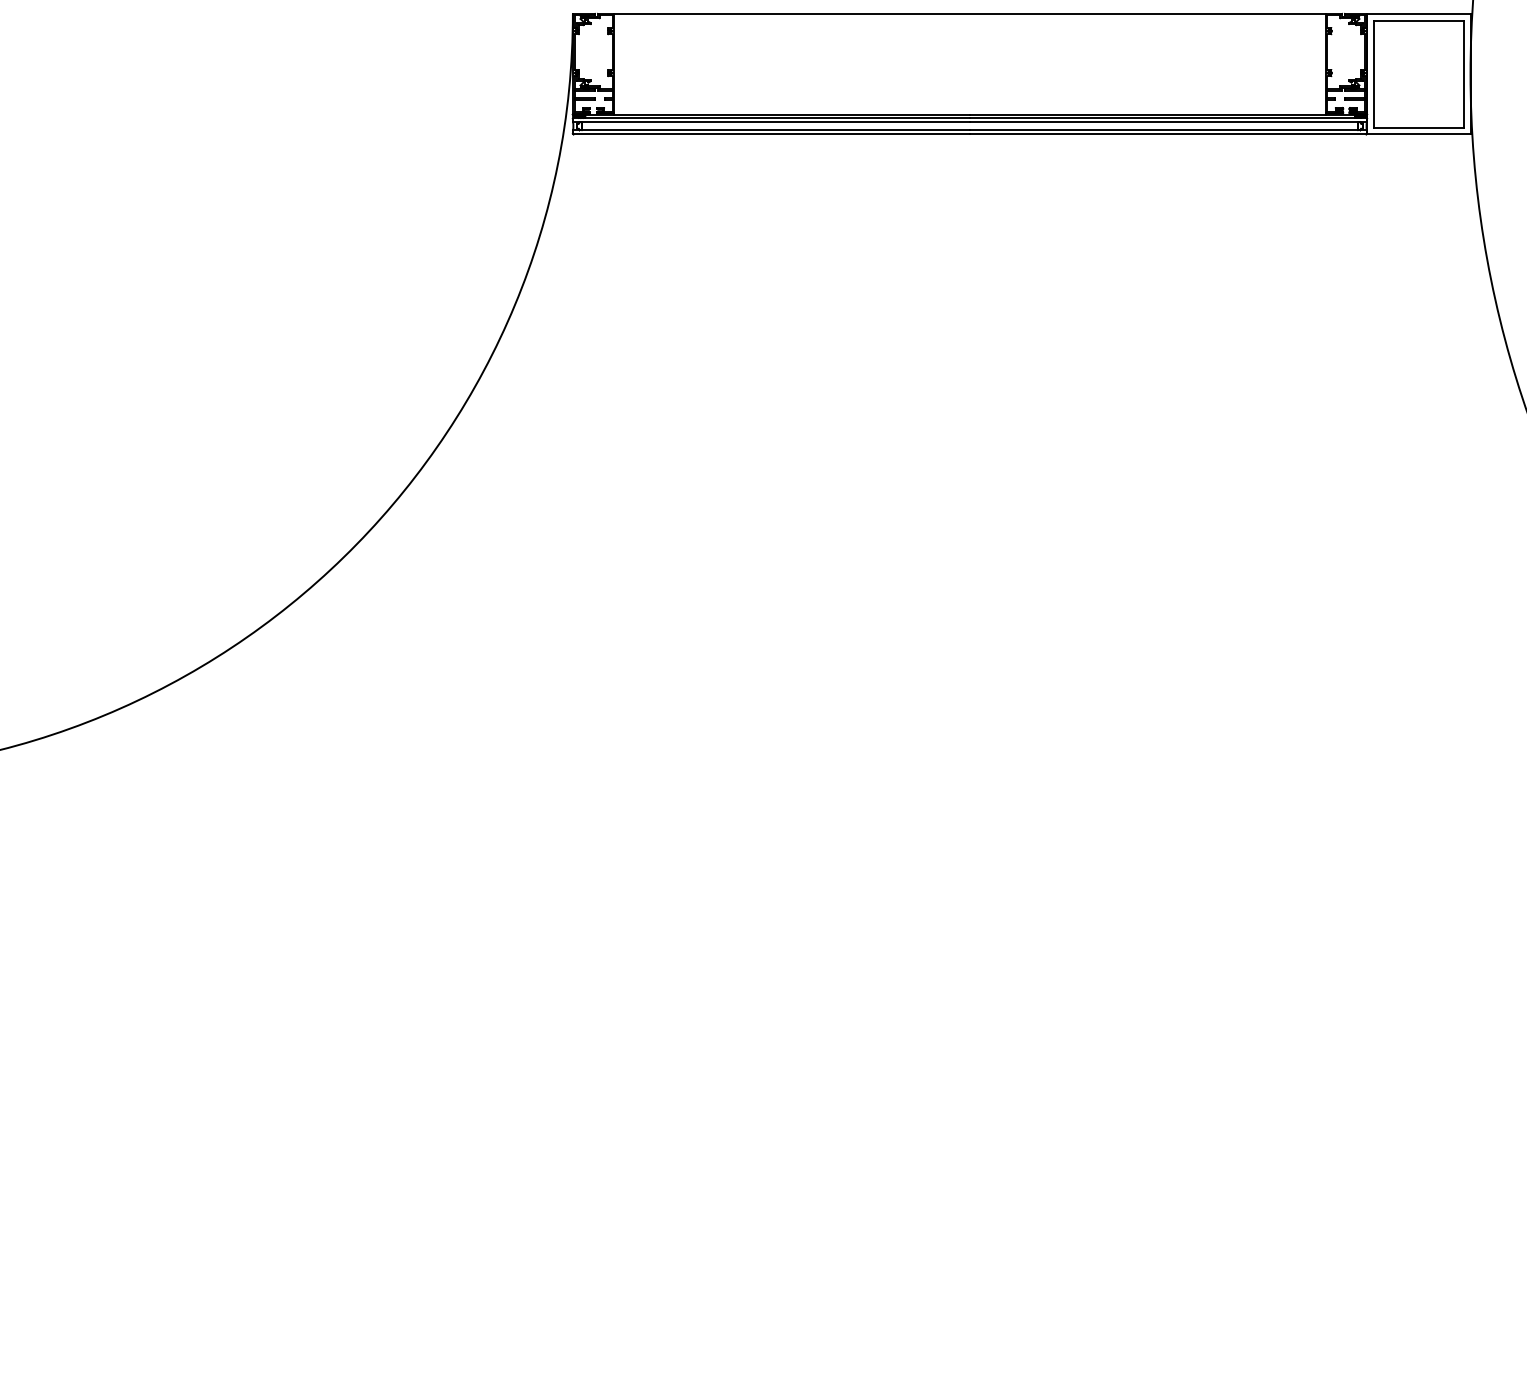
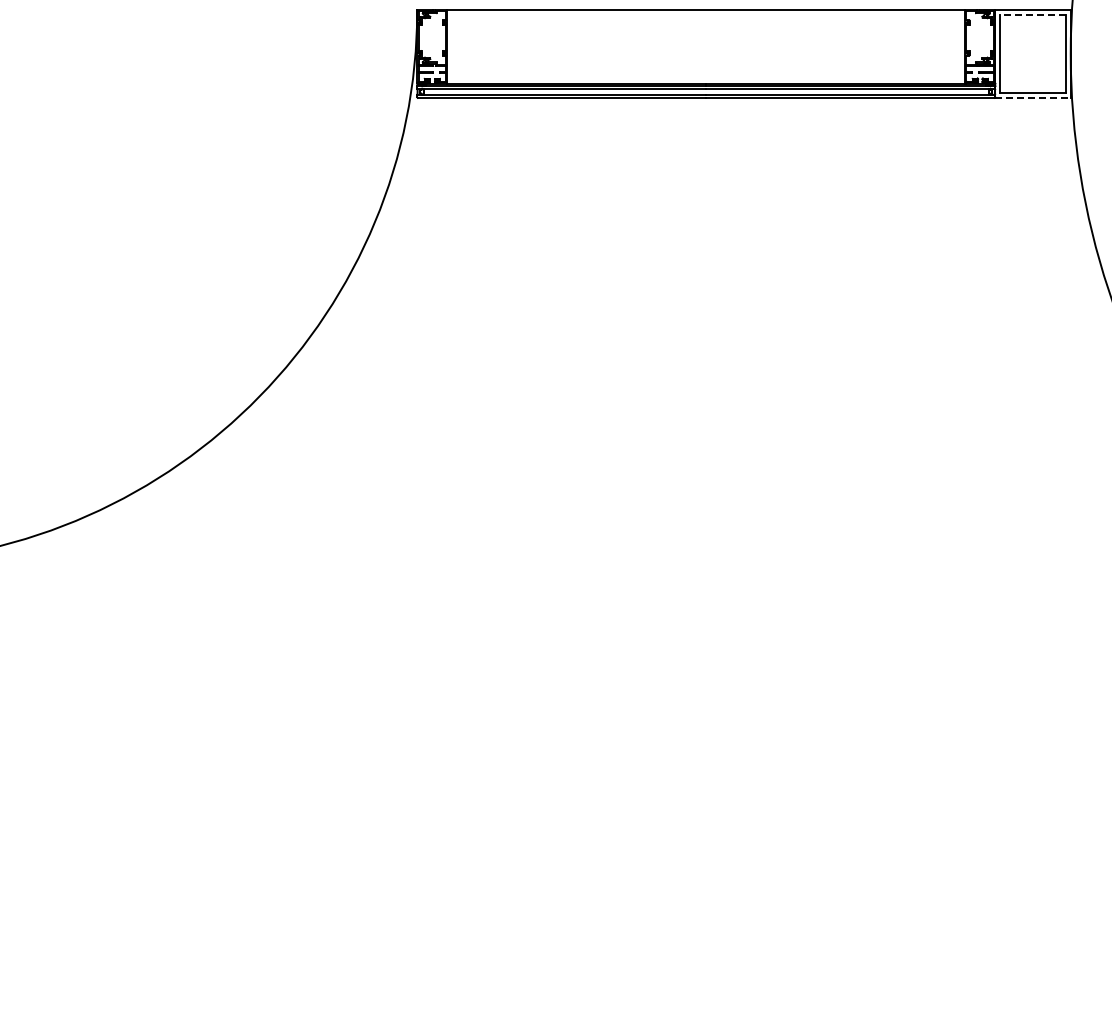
line: (1419, 20) -> (1033, 14), solid -> dashed
line: (1419, 134) -> (1033, 97), solid -> dashed

